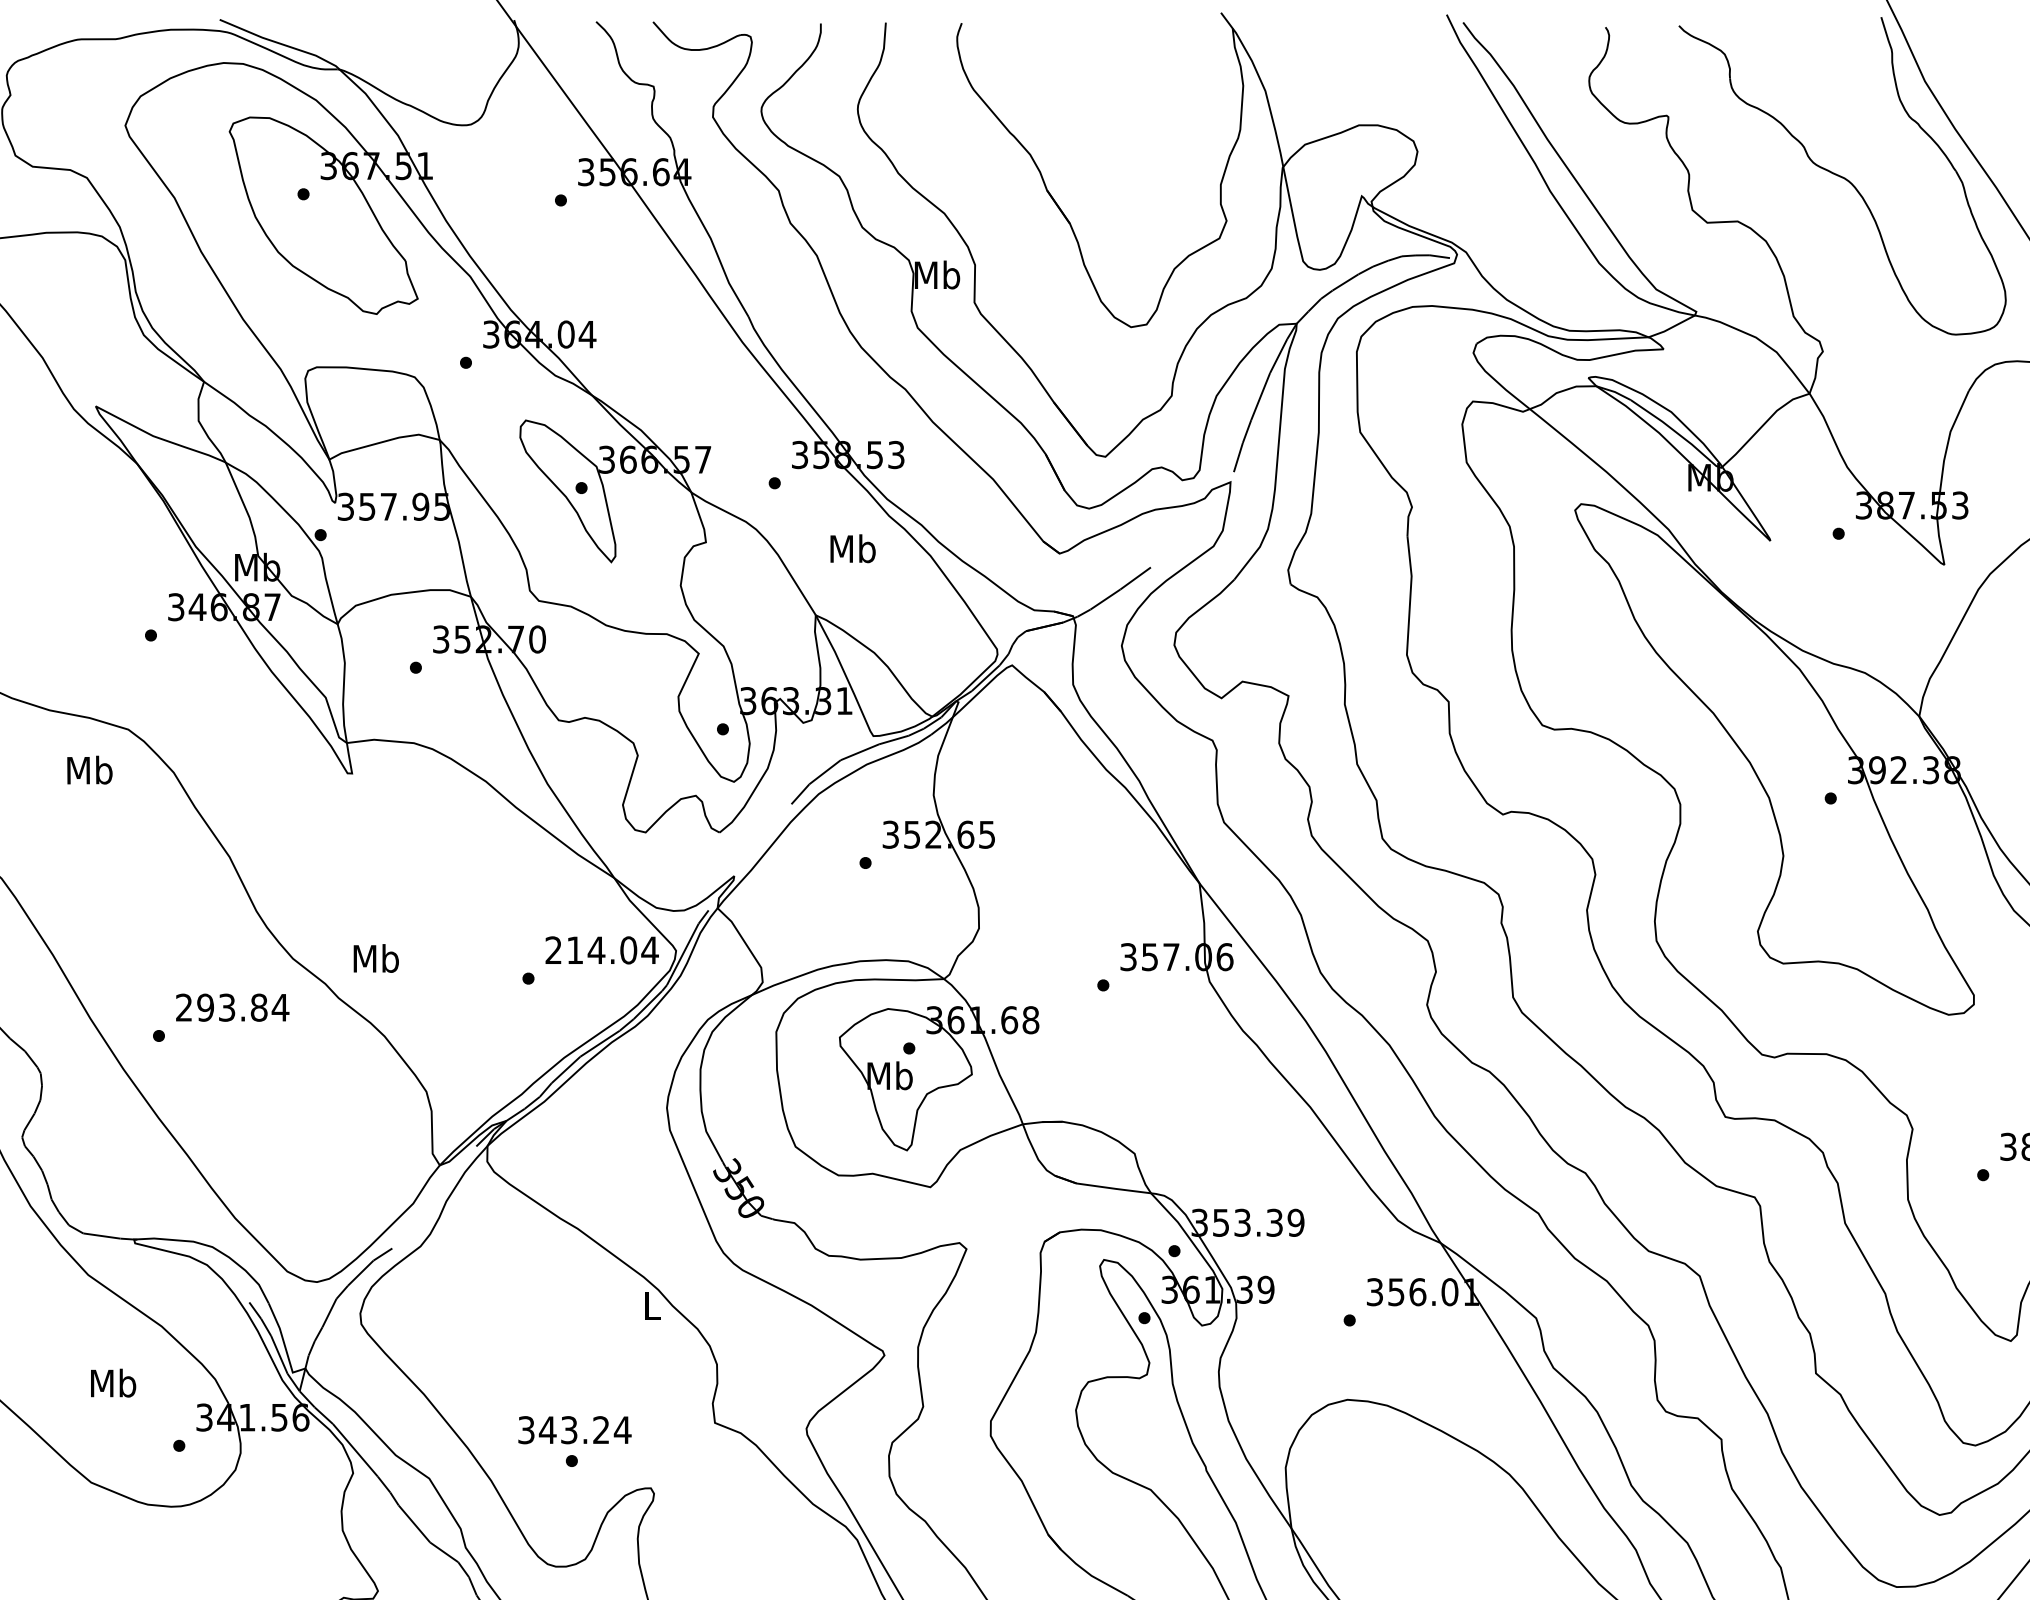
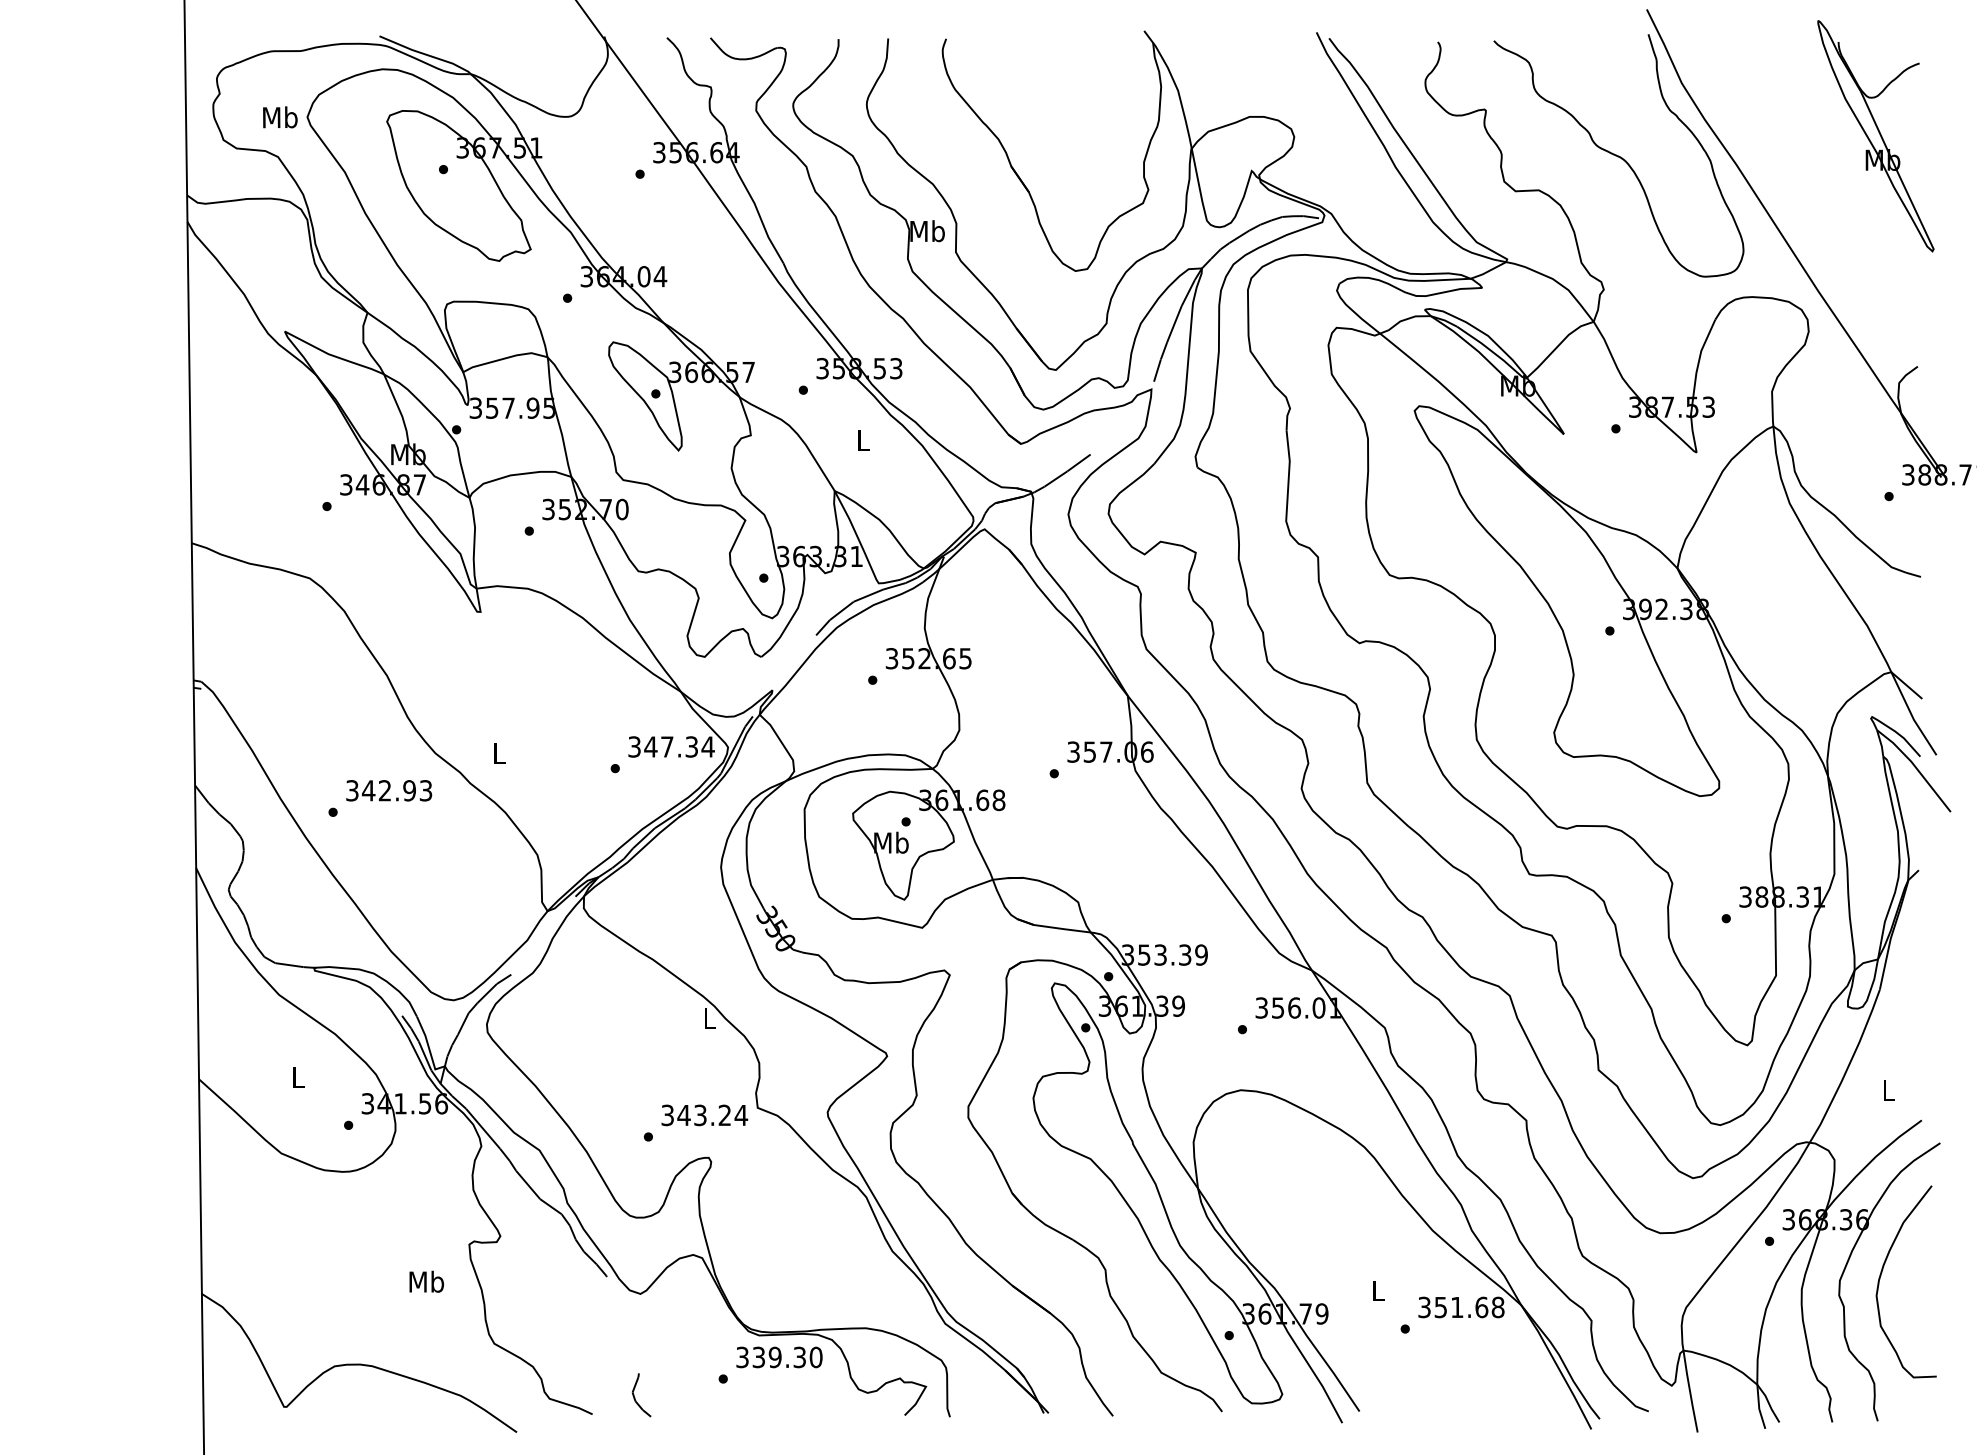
text: (853, 549) -> (863, 440), Mb -> L
text: (90, 770) -> (280, 117), moved
text: (591, 949) -> (663, 746), 214.04 -> 347.34
text: (375, 958) -> (498, 753), Mb -> L
text: (232, 1007) -> (389, 790), 293.84 -> 342.93
text: (113, 1383) -> (298, 1077), Mb -> L
text: (574, 1430) -> (704, 1115), moved

